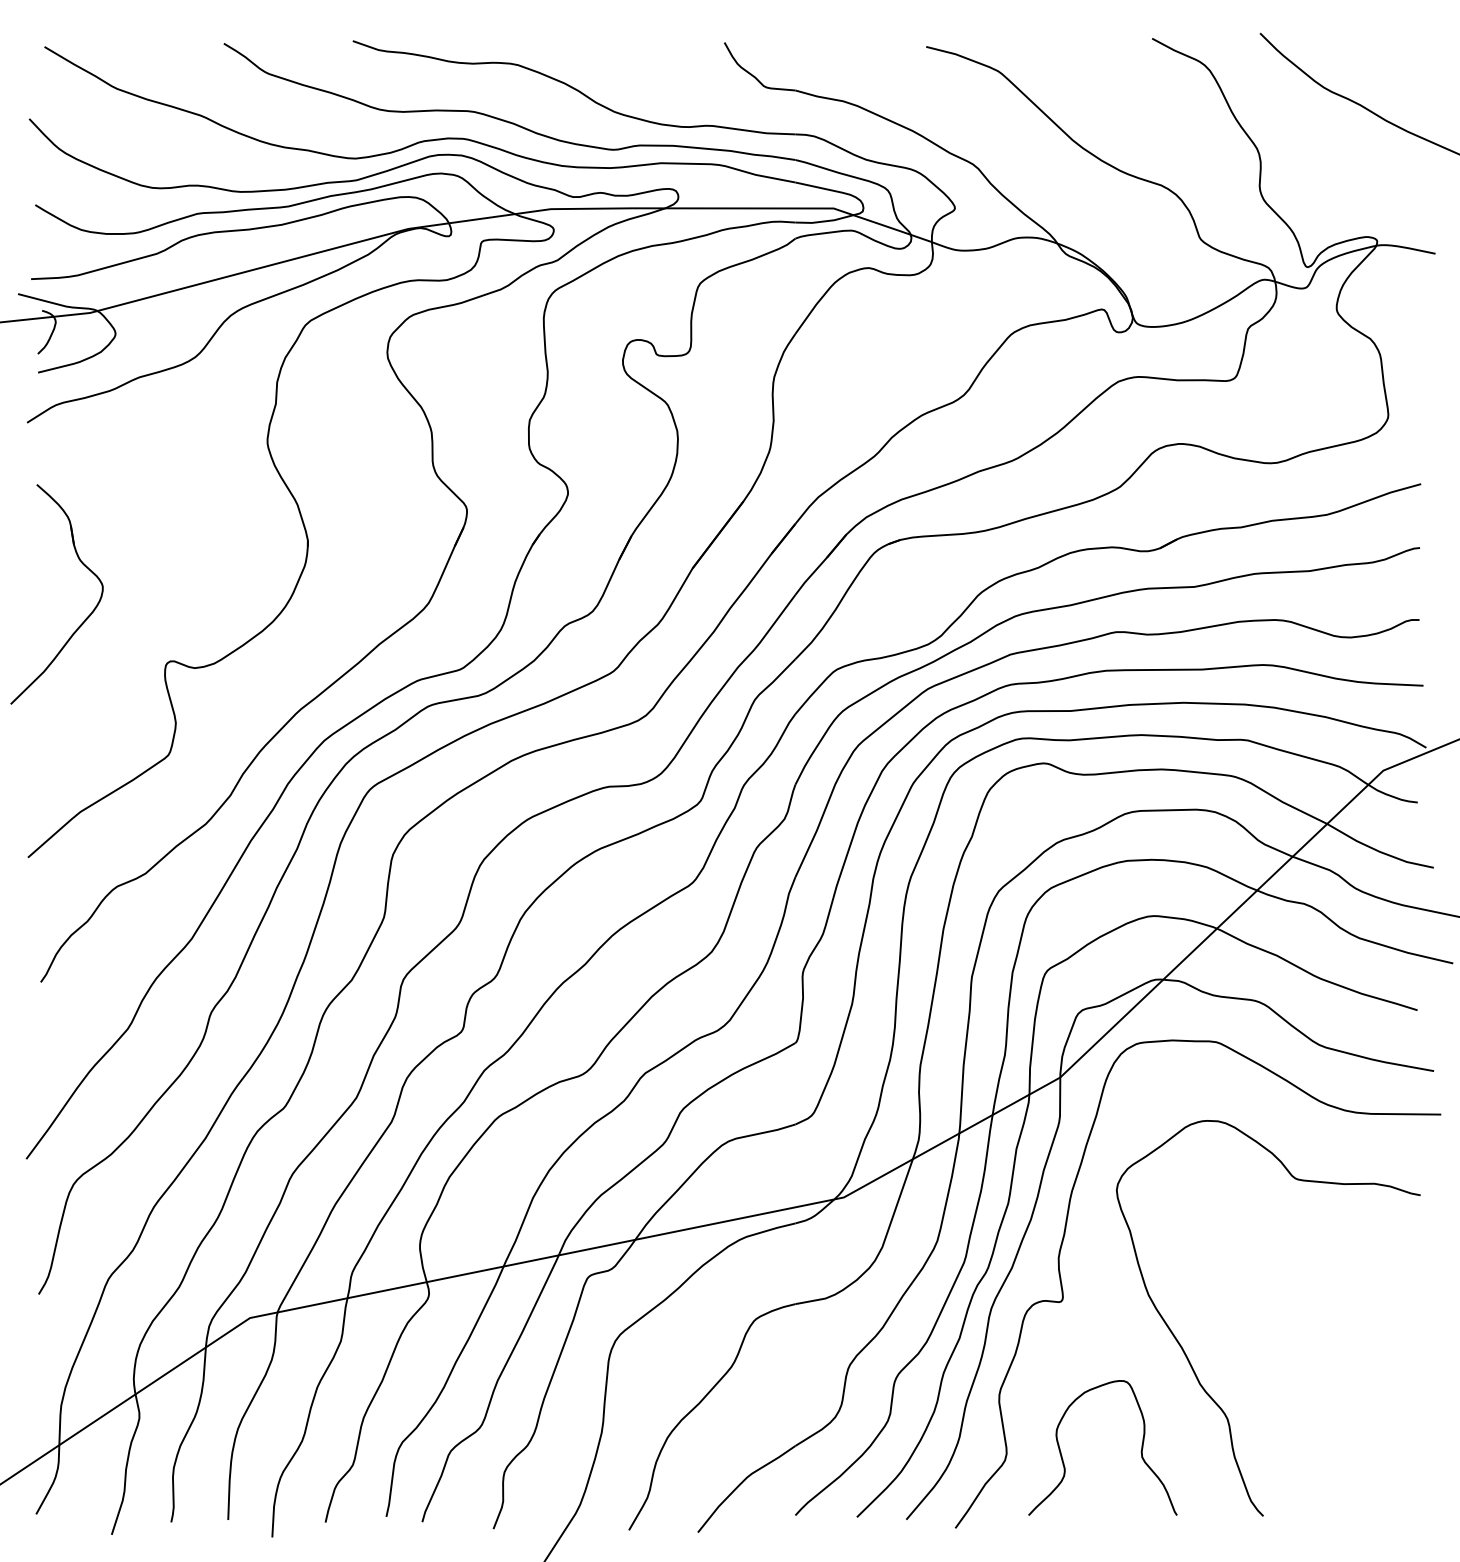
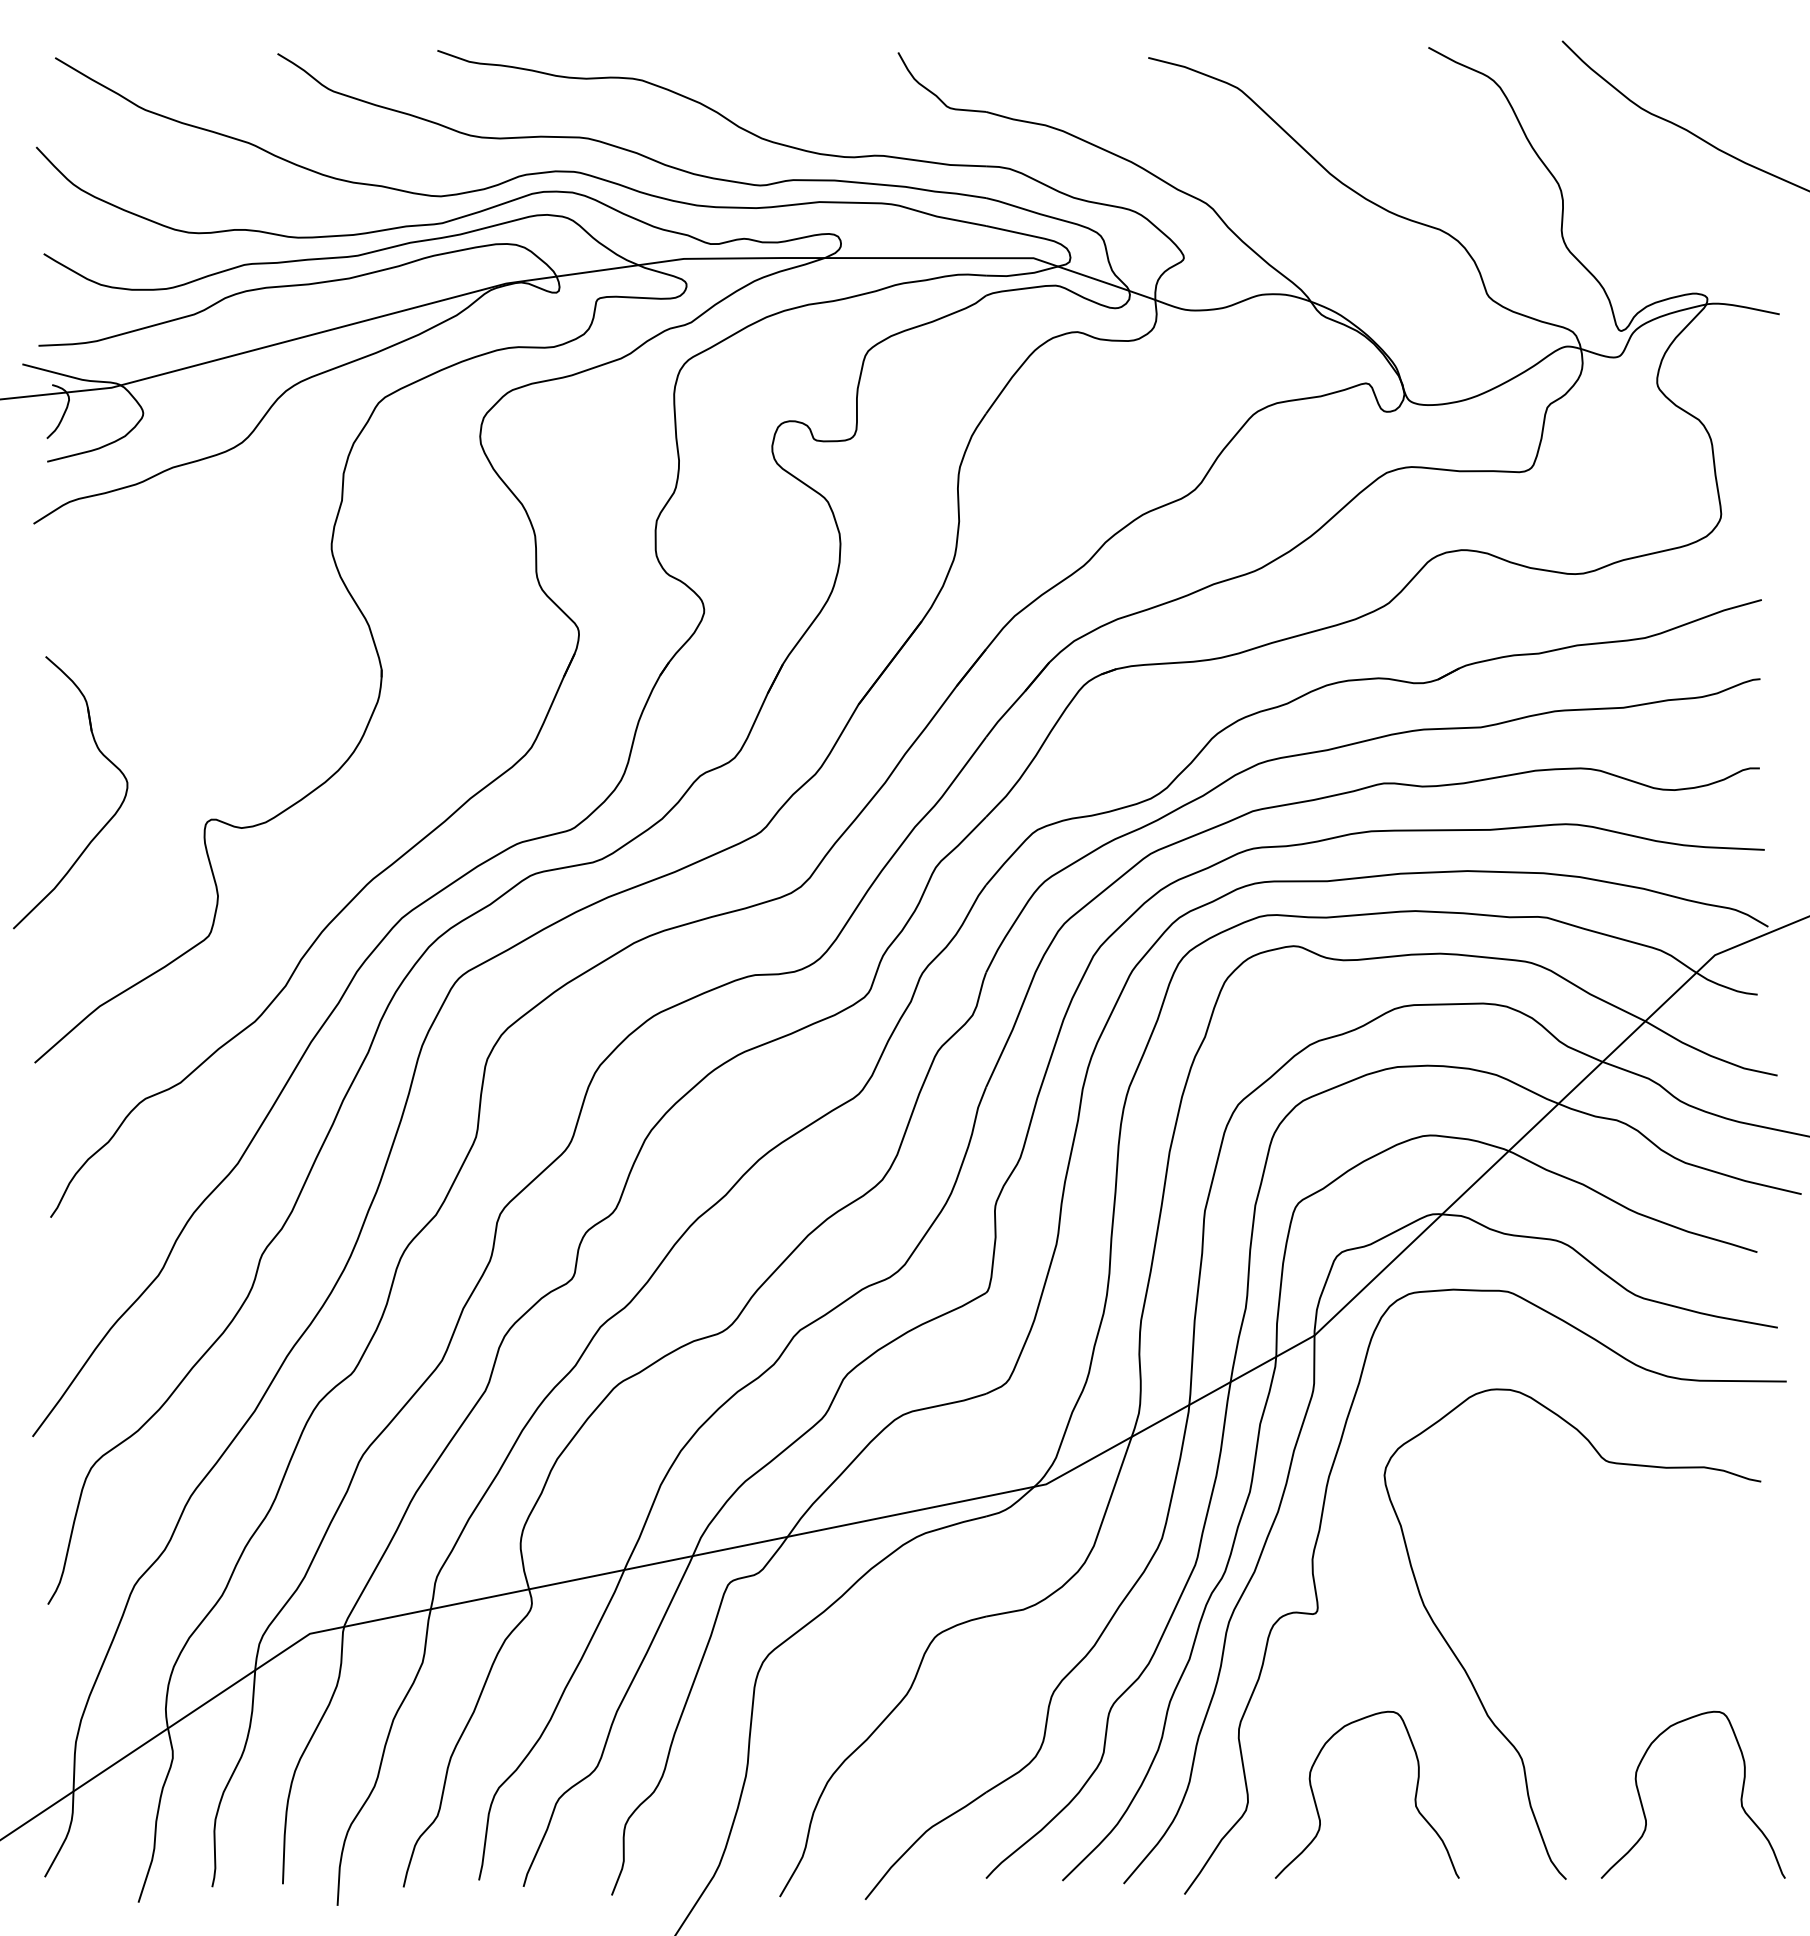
part: (85, 619) -> (105, 823), moved
curve: (1403, 1450) -> (1740, 1797), added

